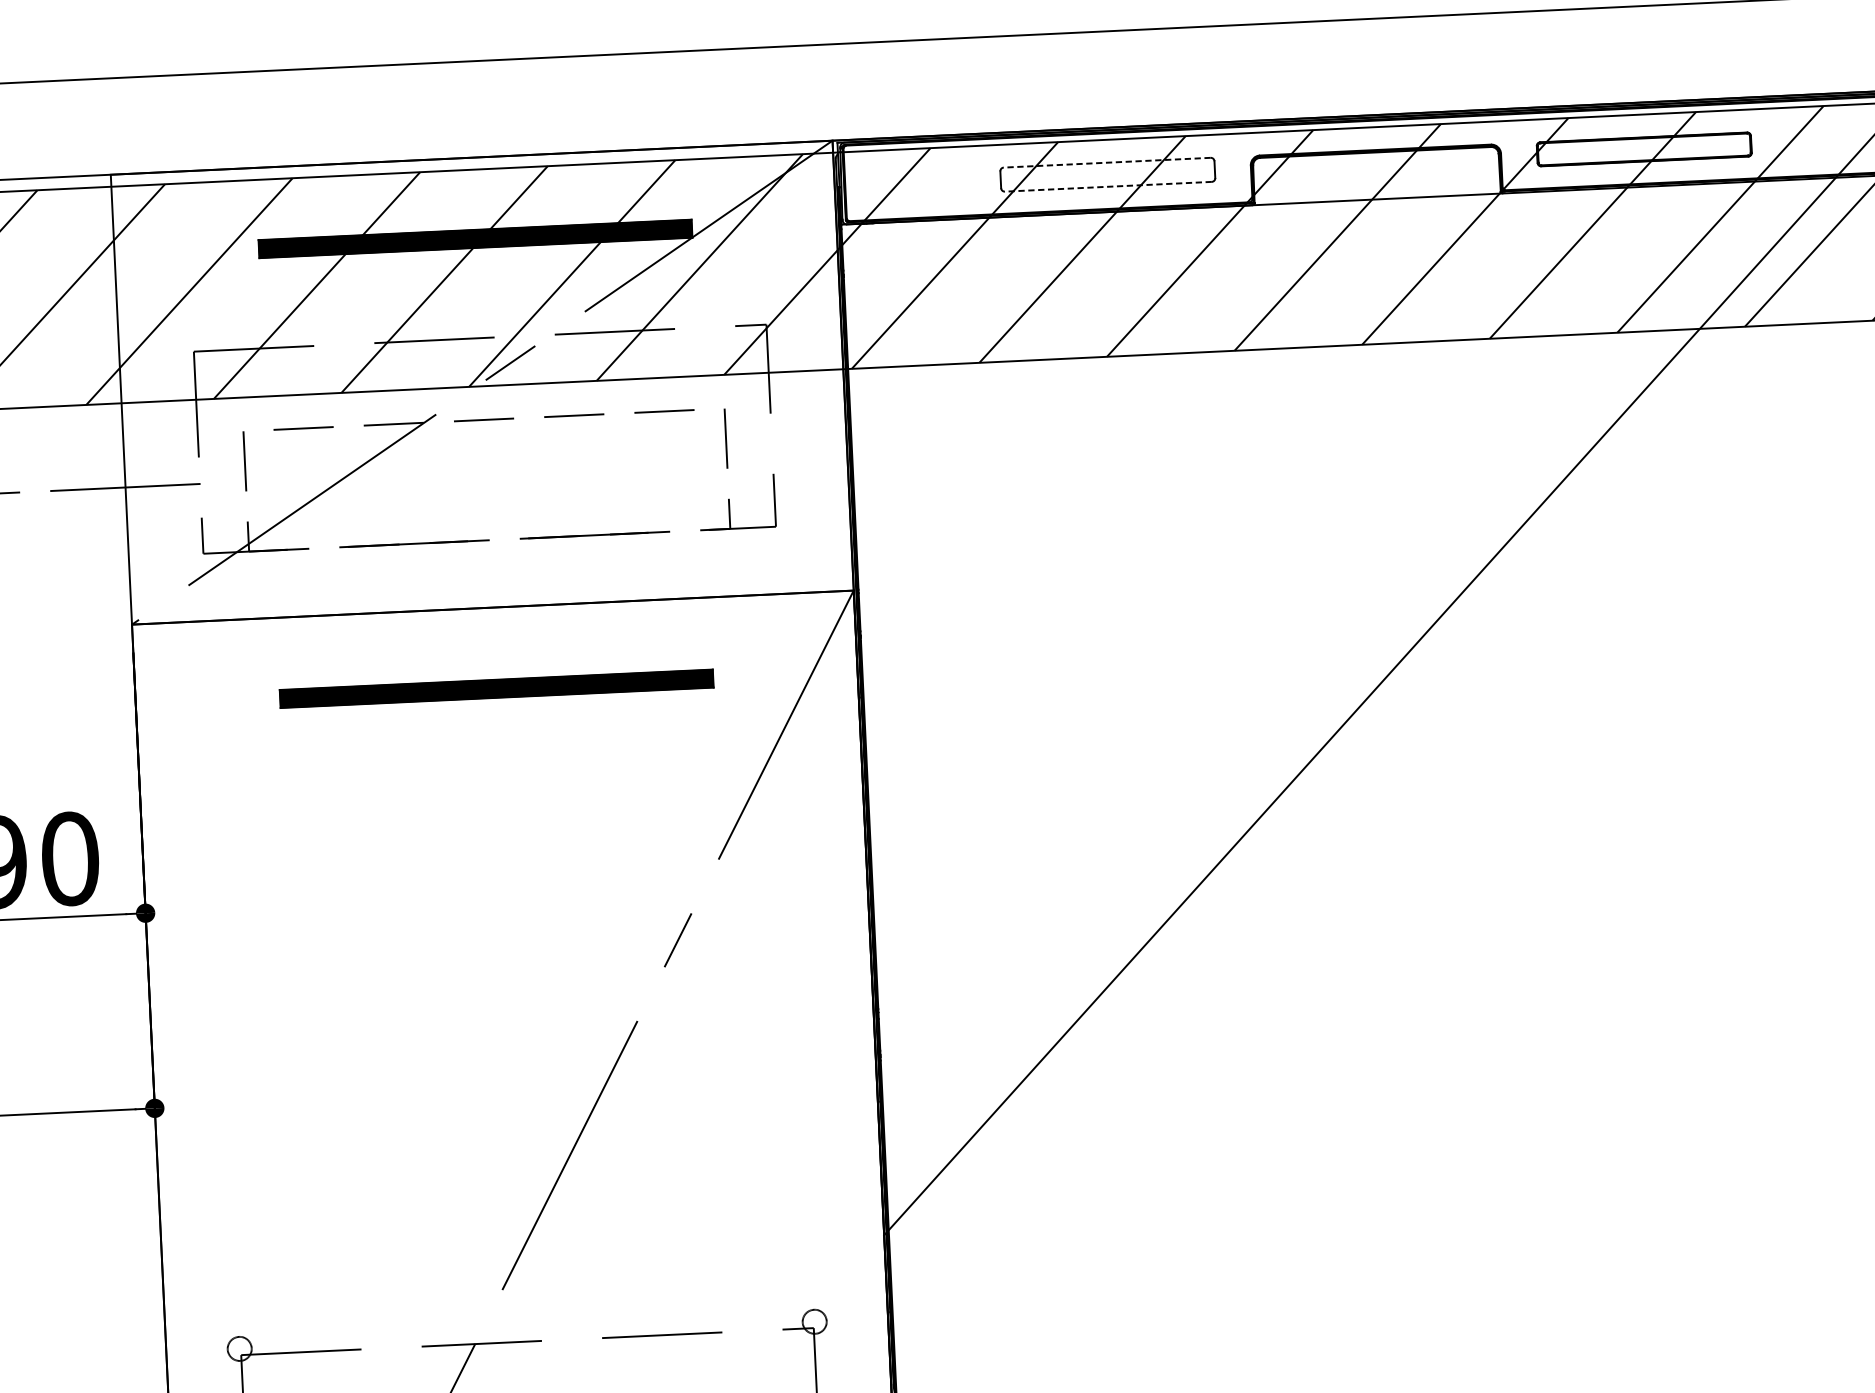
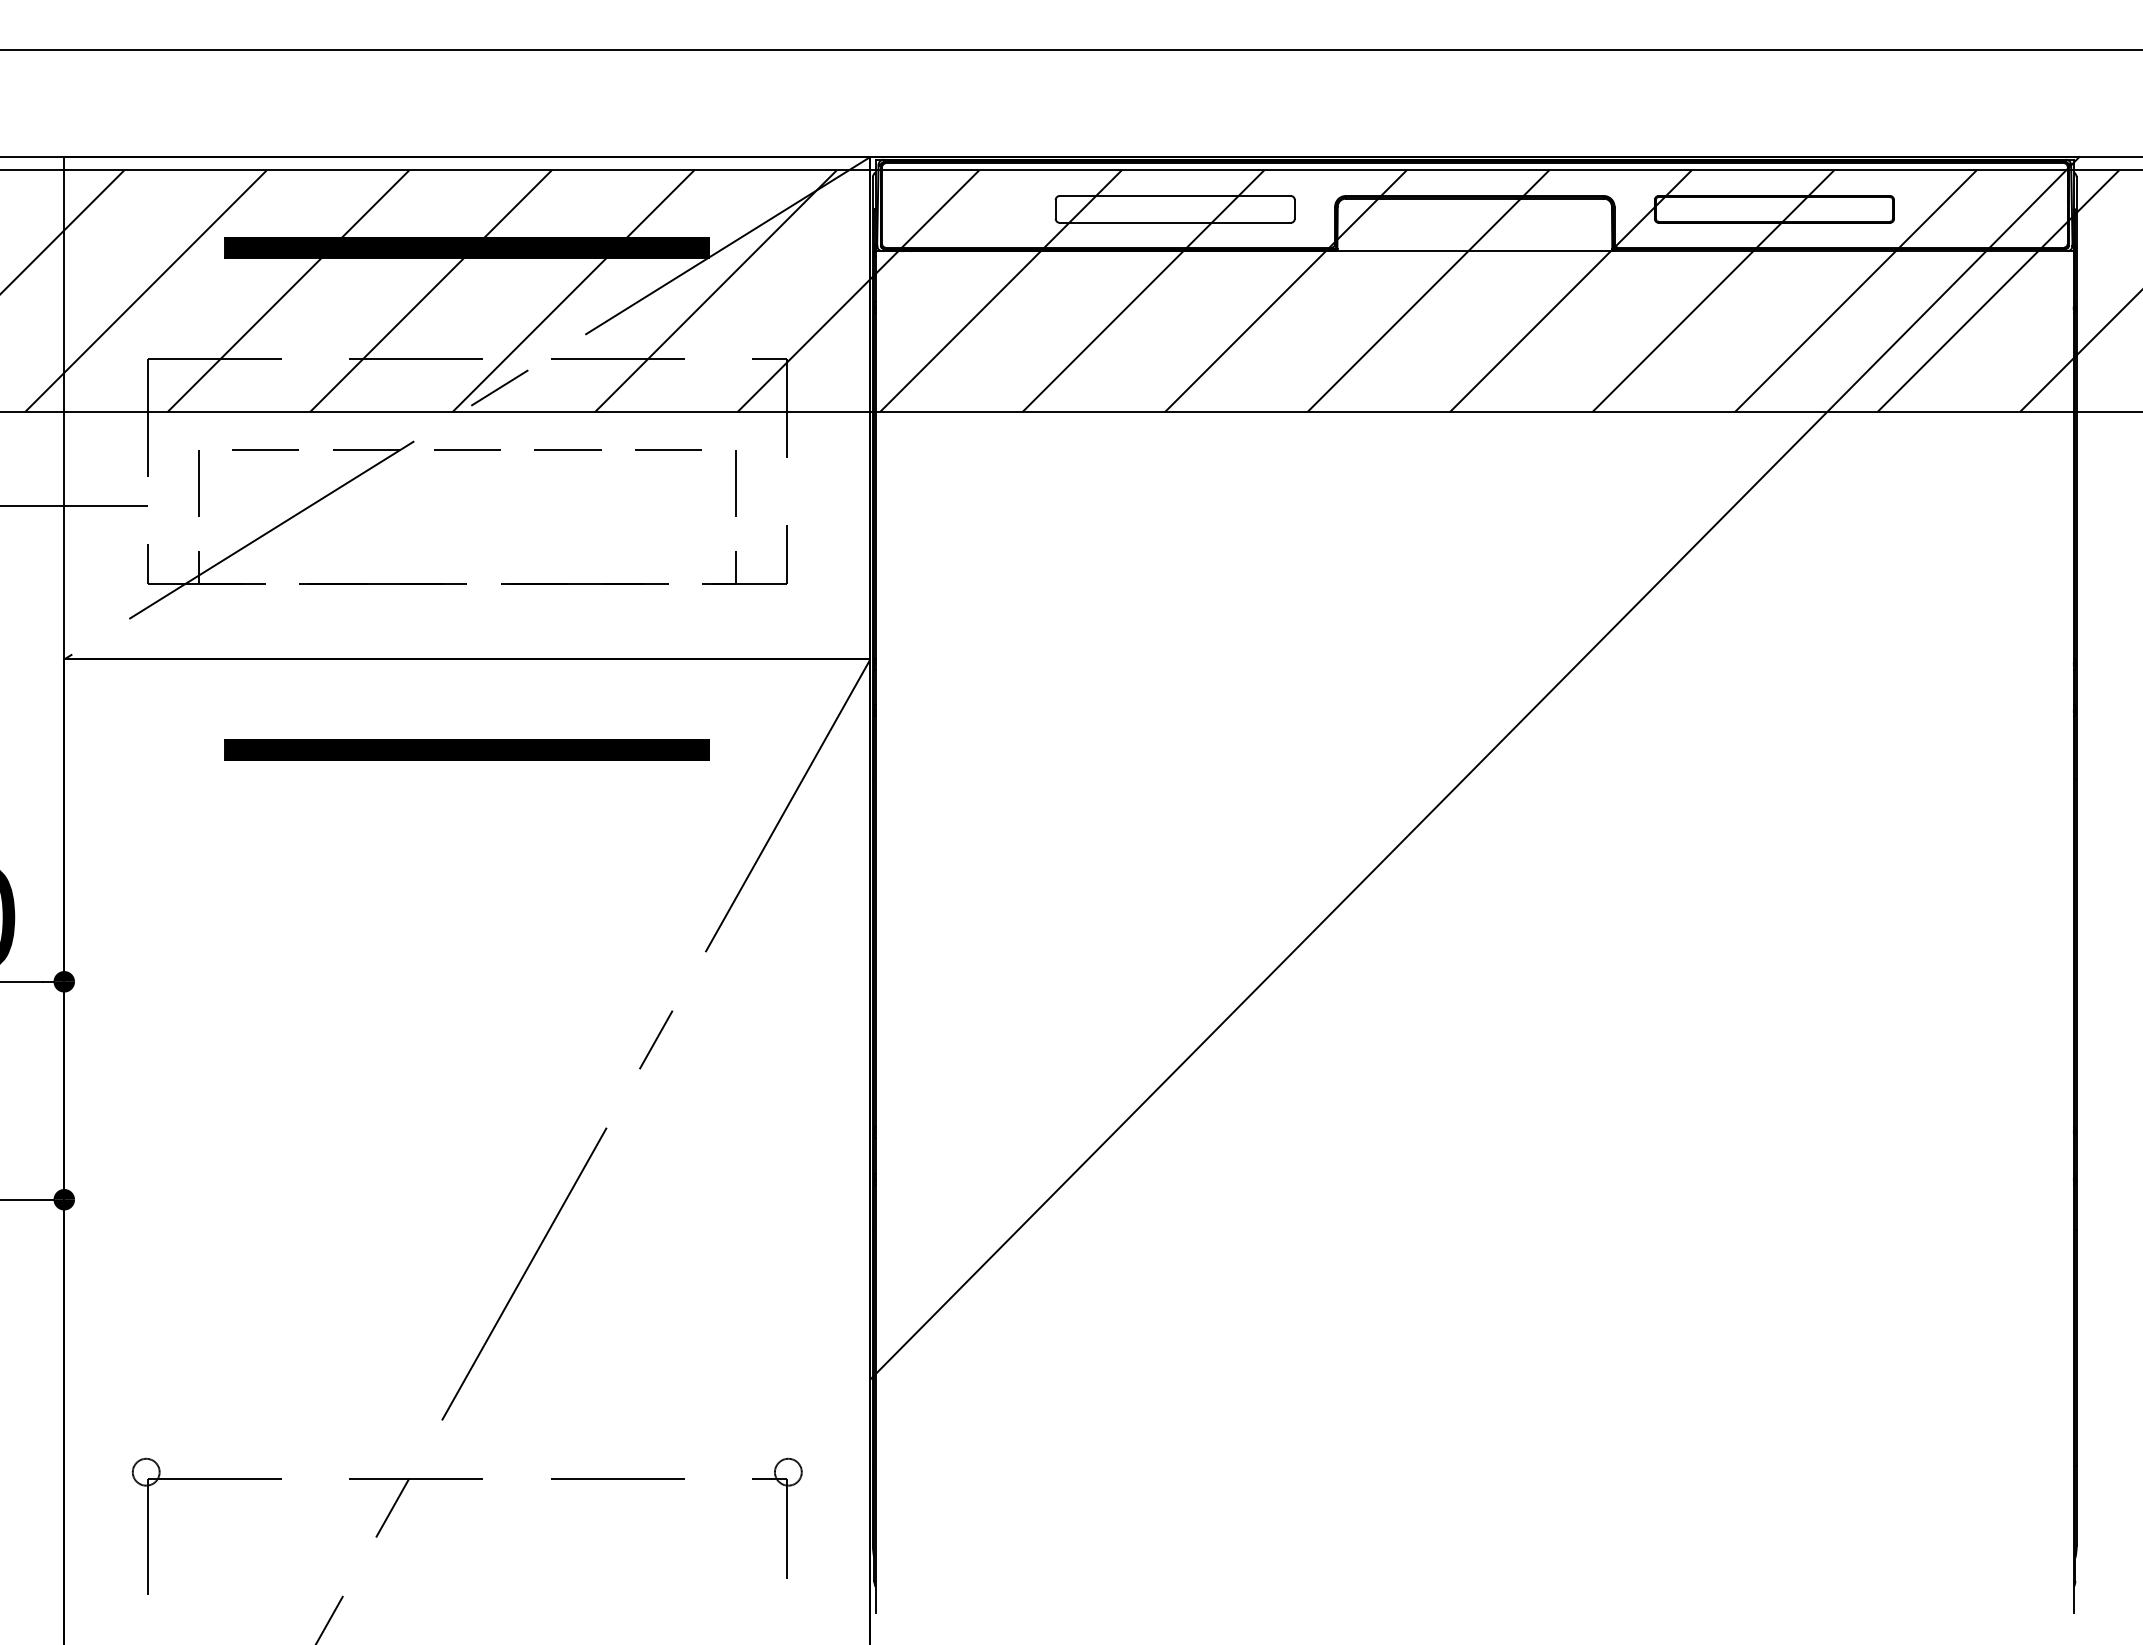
line: (1107, 163) -> (1175, 196), dashed -> solid
line: (1108, 186) -> (1175, 222), dashed -> solid

